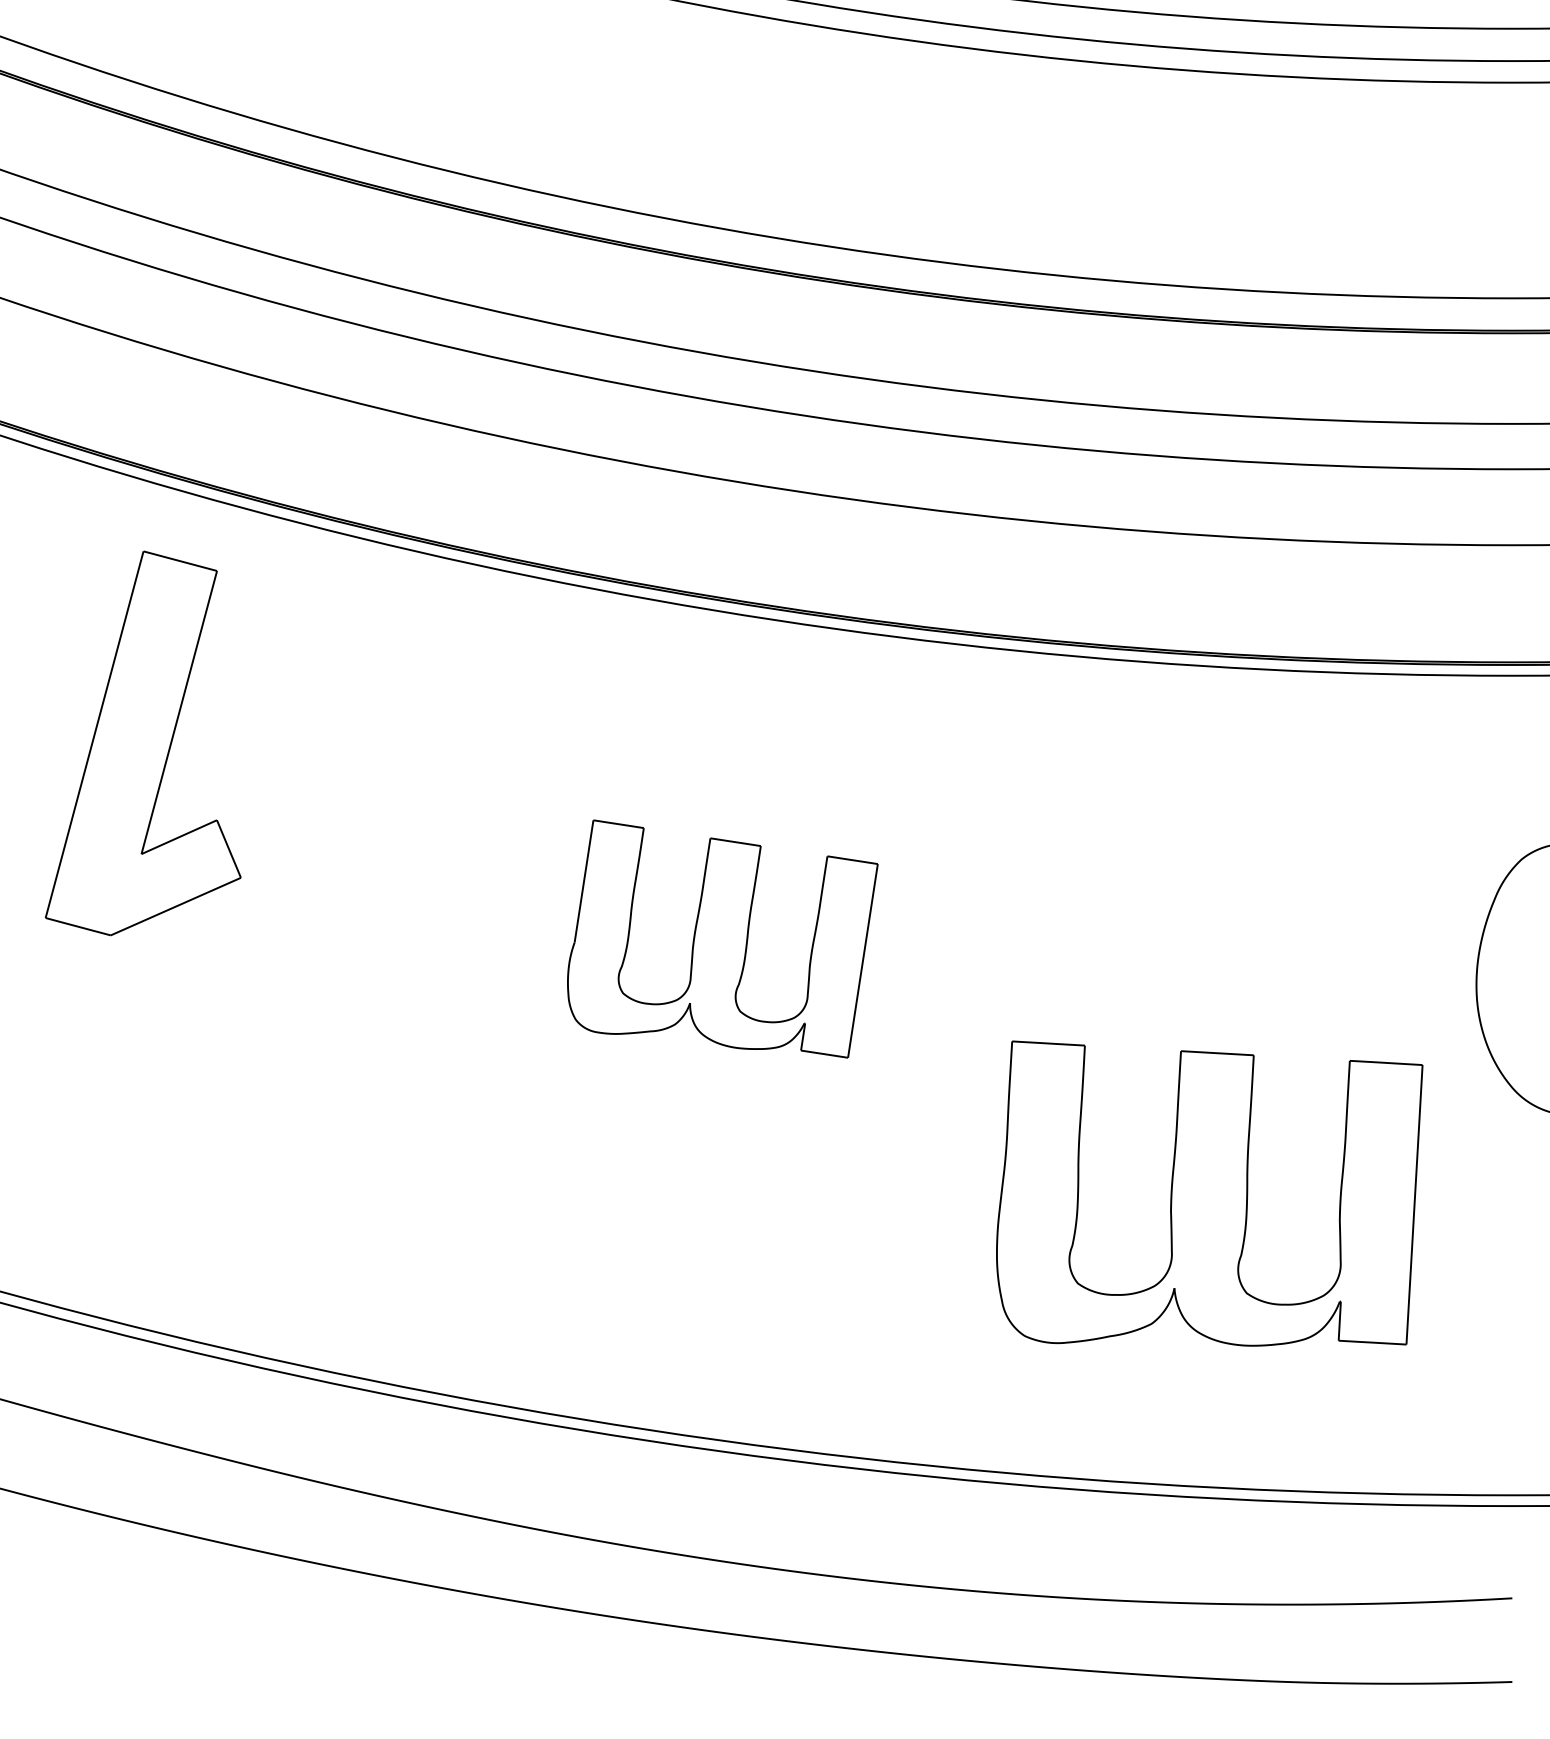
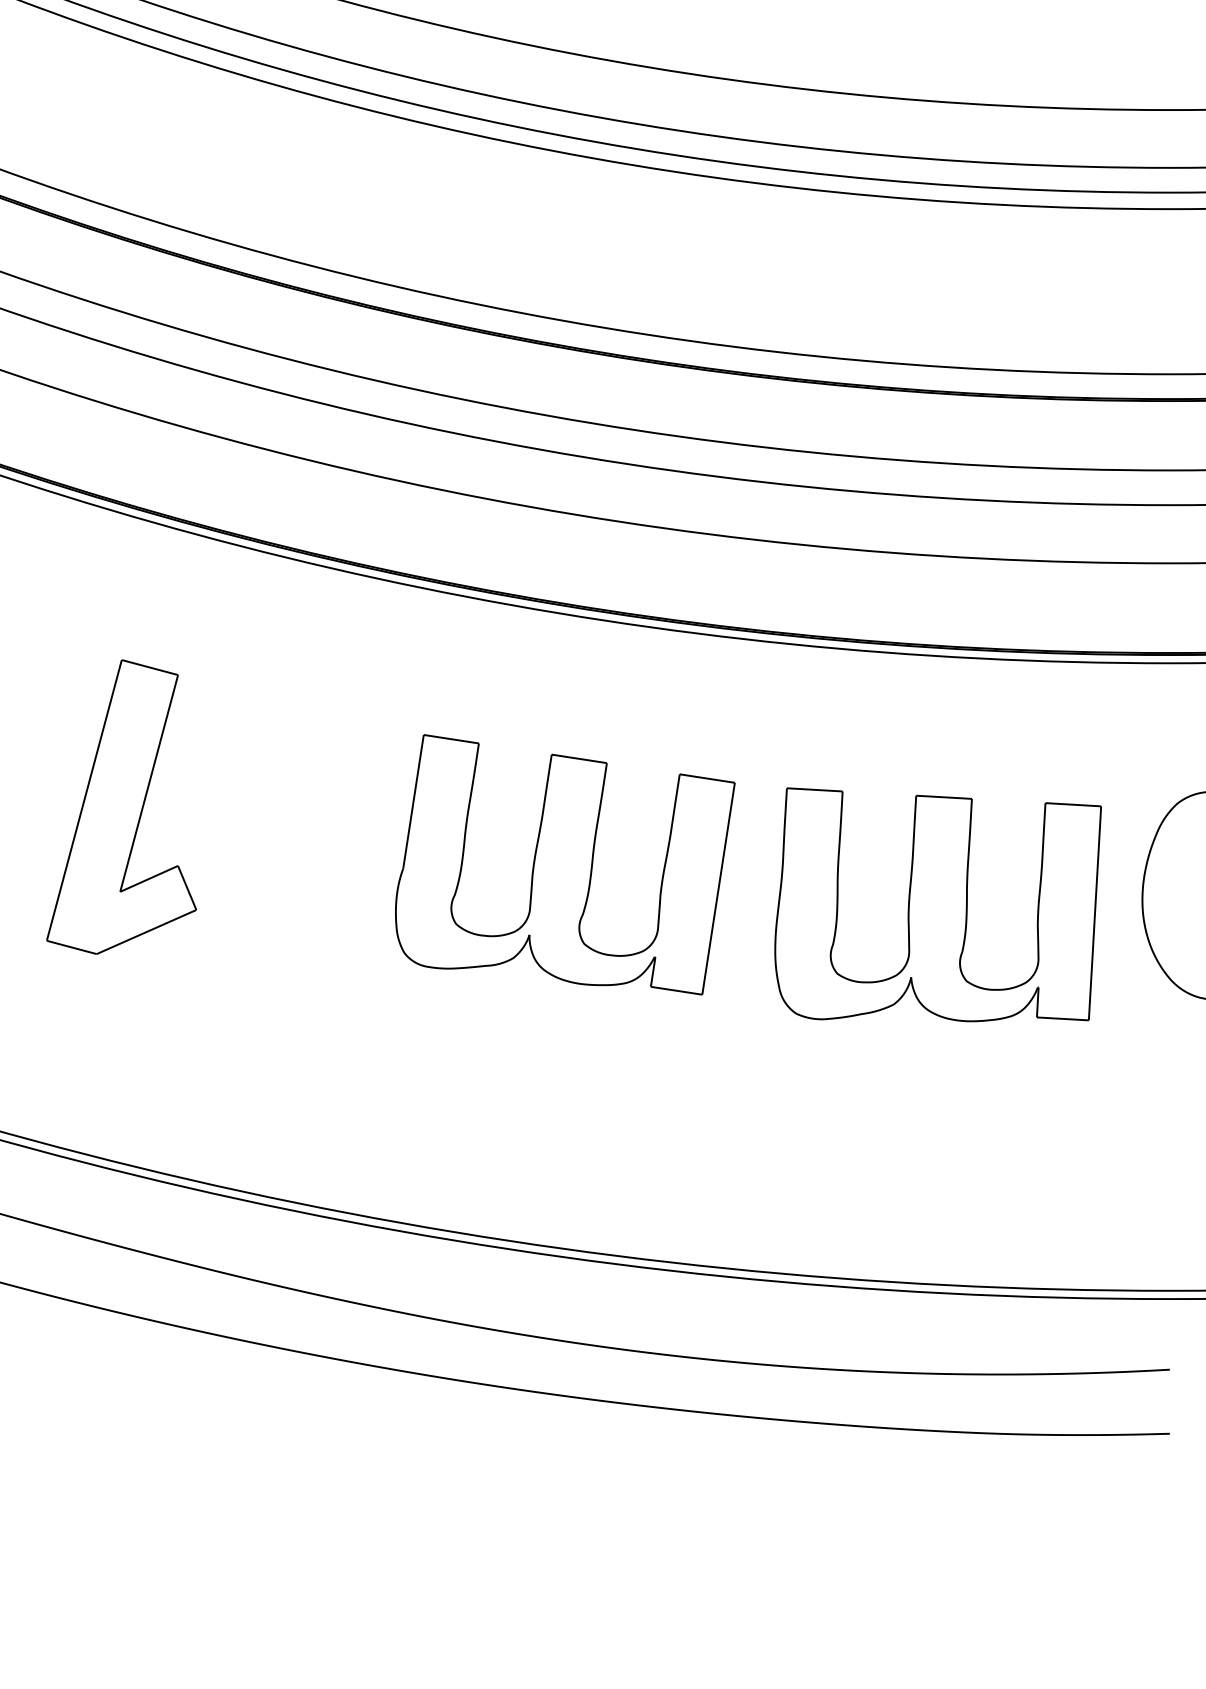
part: (143, 742) -> (121, 806), moved
part: (722, 938) -> (565, 864), size x1.43
part: (1208, 1193) -> (937, 904), moved

